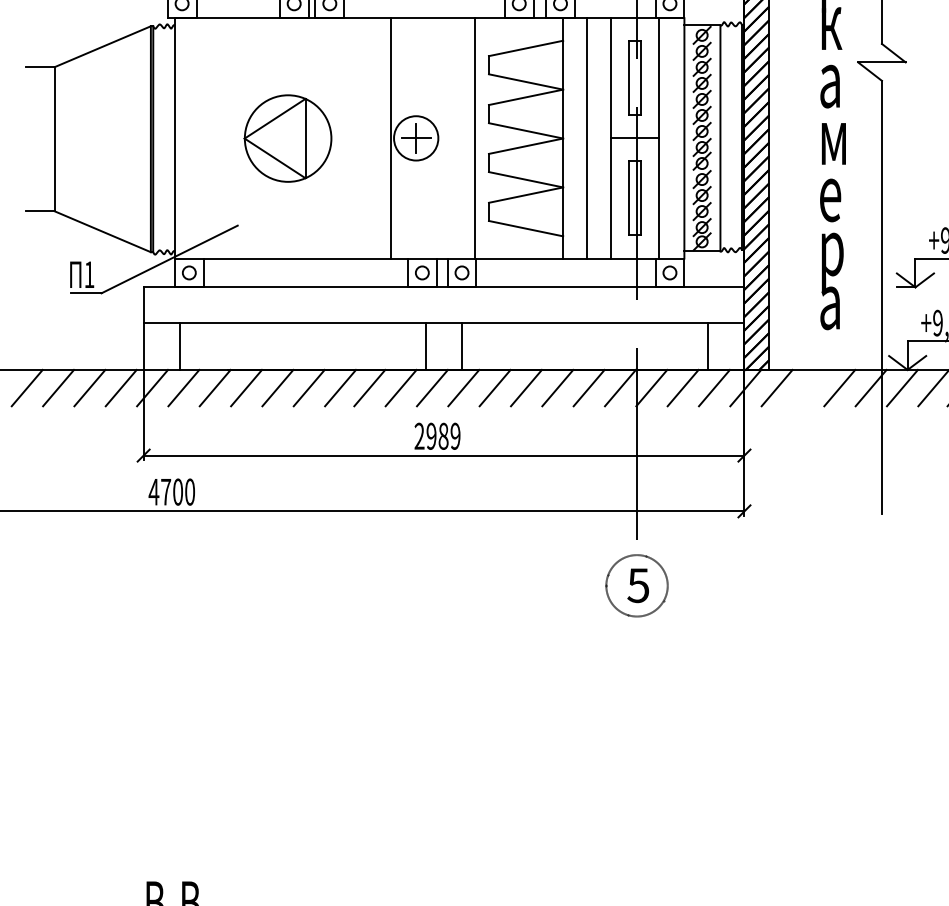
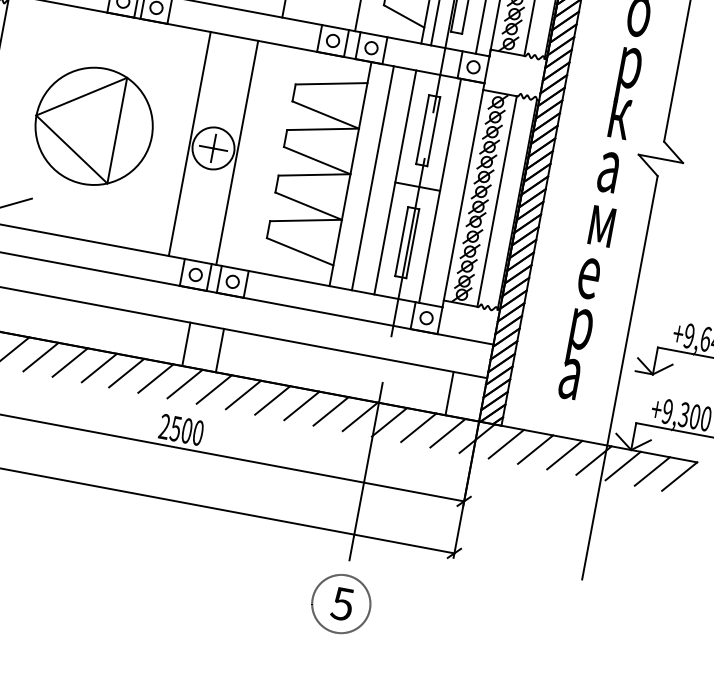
part: (287, 138) -> (93, 126), size x1.43
line: (474, 138) -> (237, 152), moved
line: (808, 387) -> (535, 449), added
text: (443, 435) -> (187, 430), 2989 -> 2500

